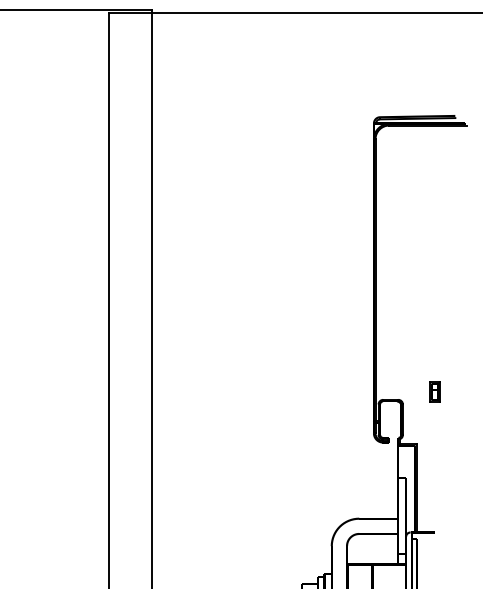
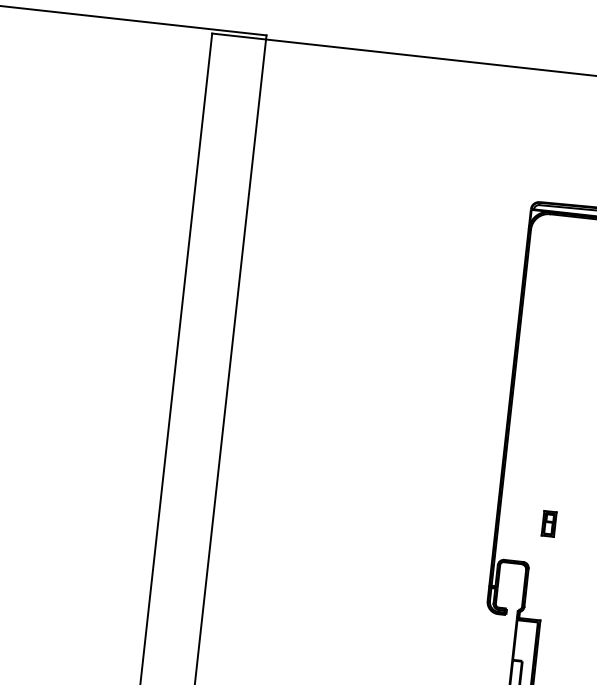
part: (434, 391) -> (548, 523), moved

